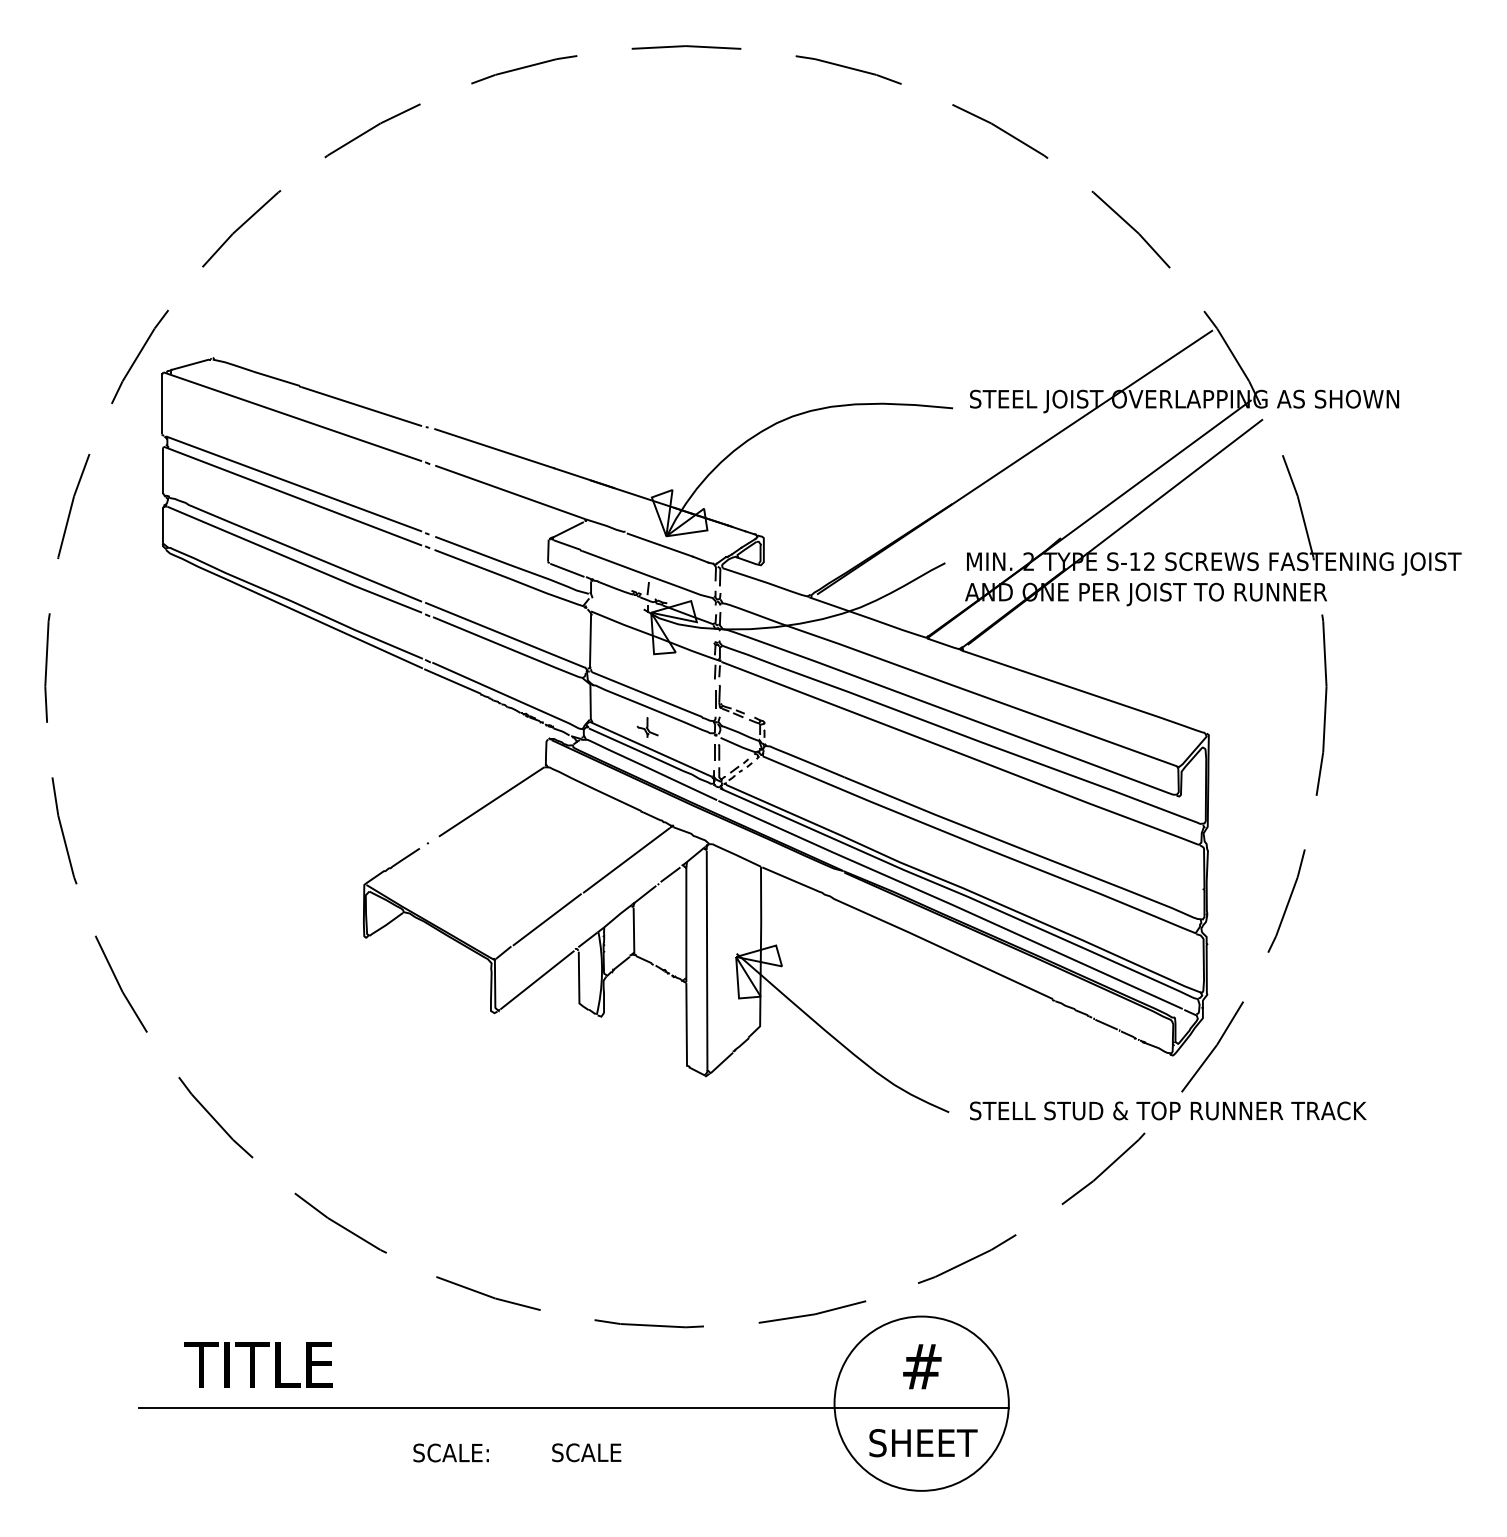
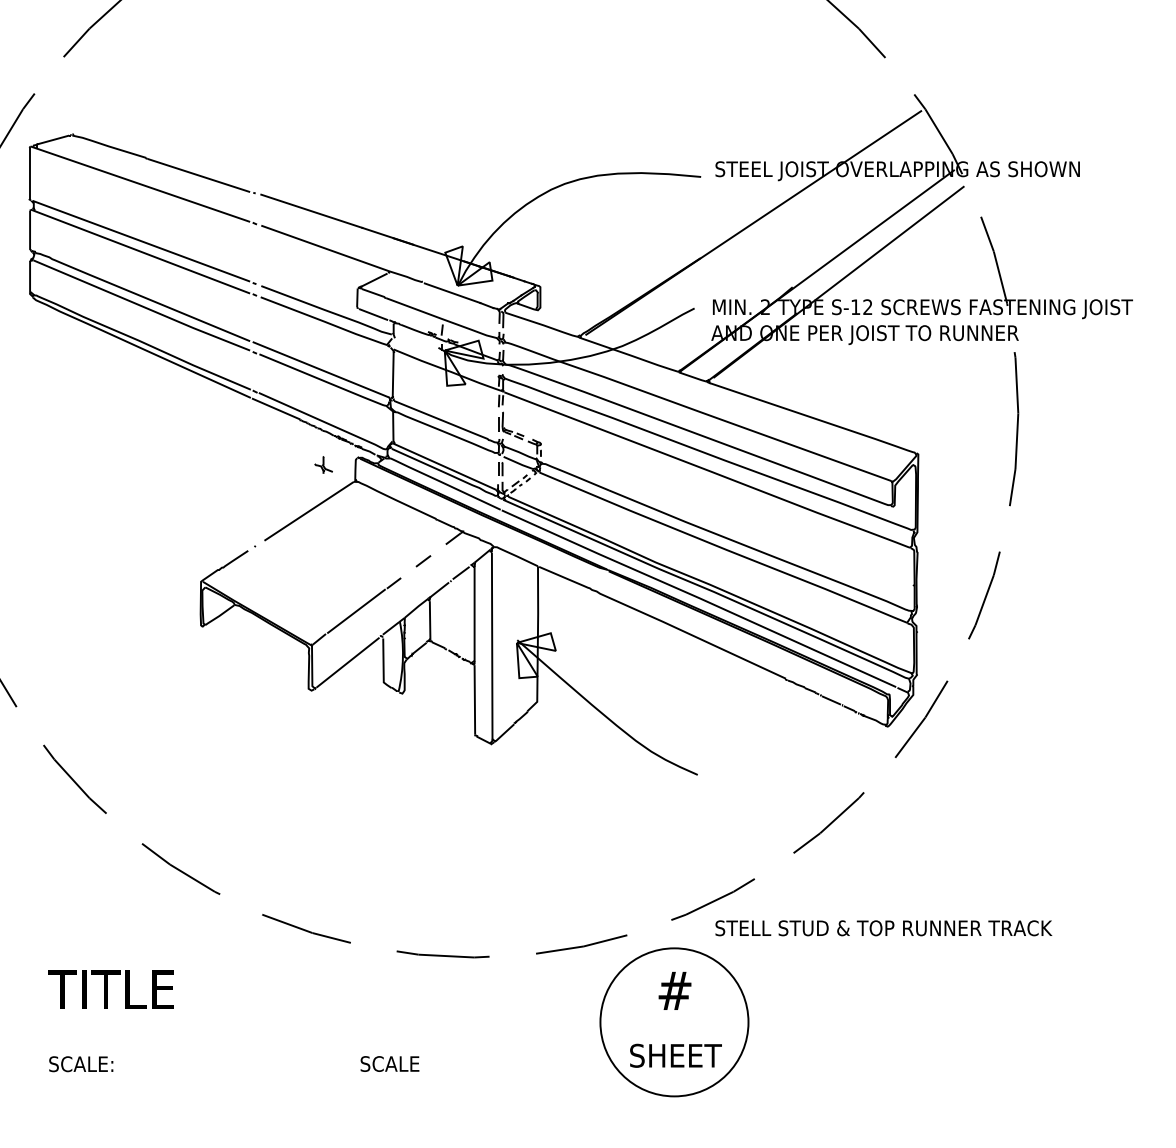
part: (647, 727) -> (323, 465), moved
line: (626, 860) -> (423, 561), solid -> dashed
text: (1168, 1110) -> (884, 927), moved
line: (573, 1408) -> (378, 1026), removed
text: (450, 1452) -> (80, 1063), moved

